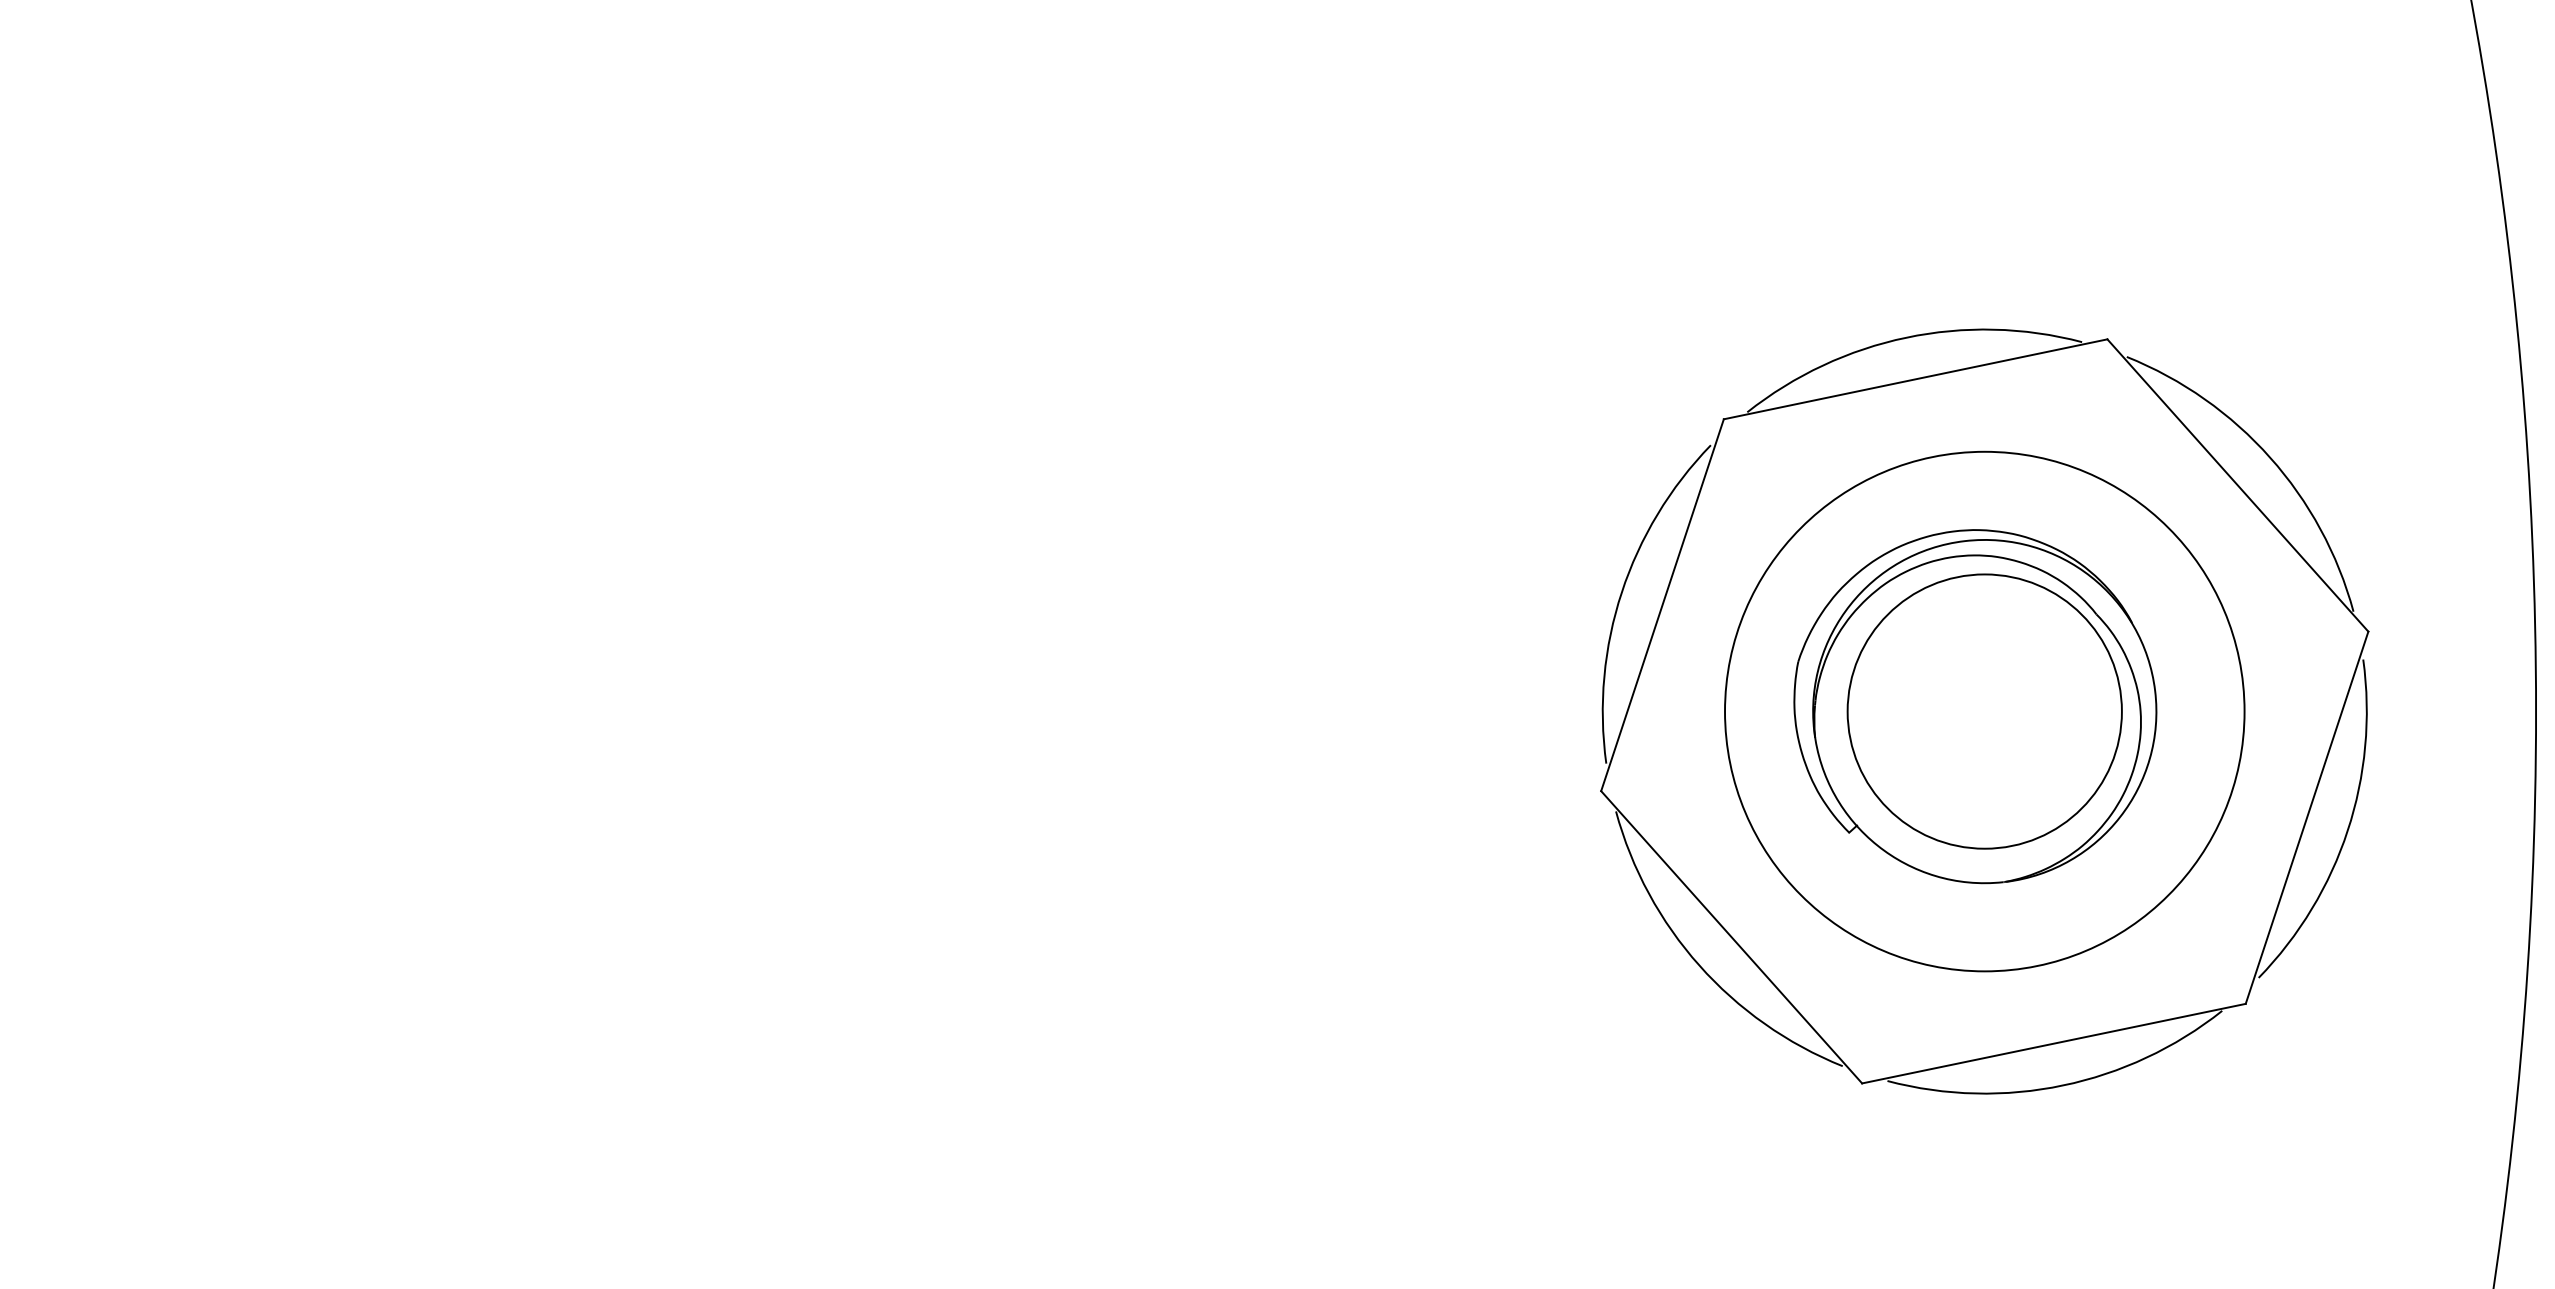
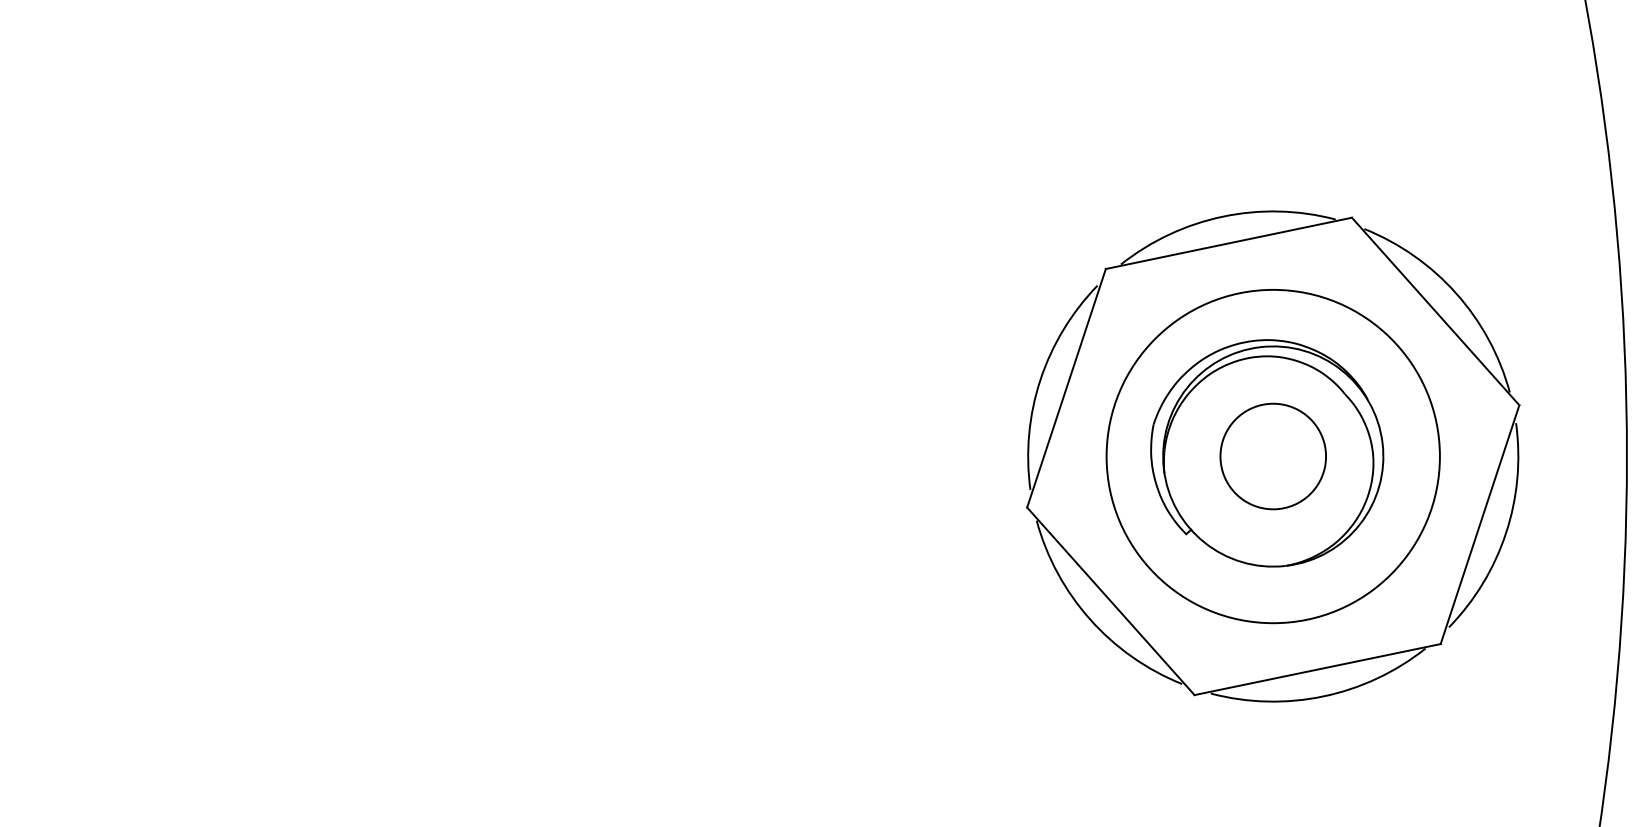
circle: (1985, 711) -> (1273, 456), size x0.6

